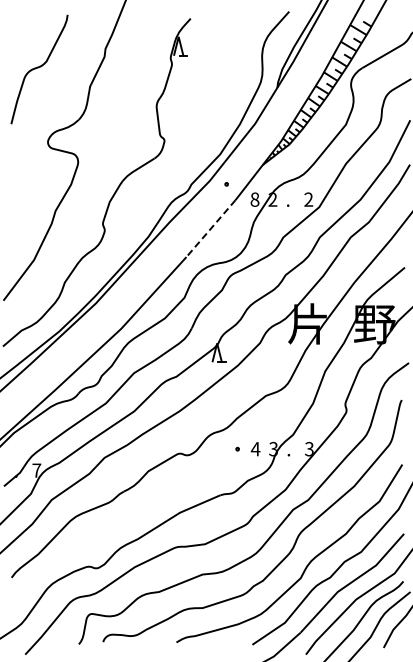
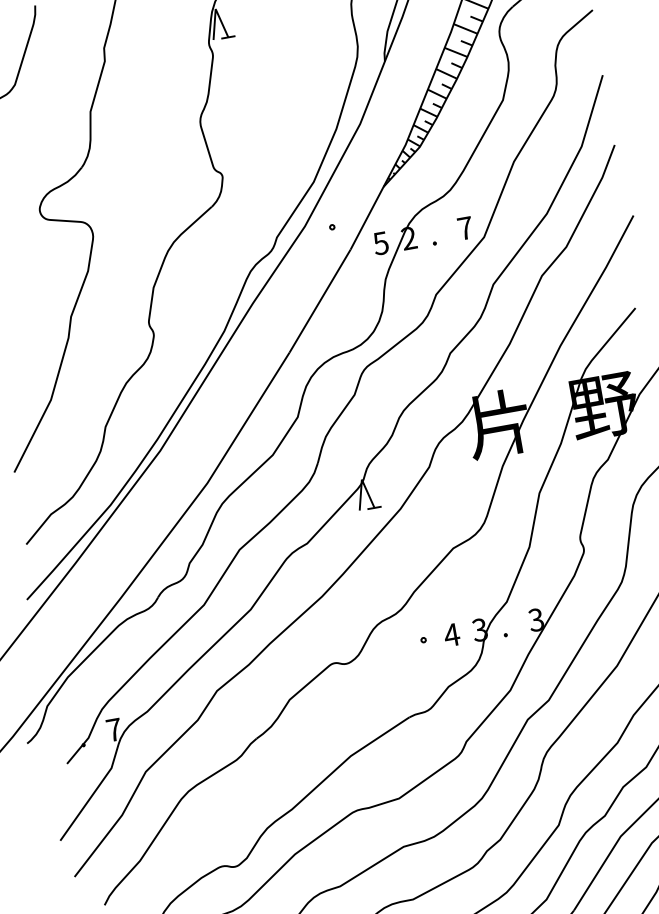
text: (254, 199) -> (380, 243), 8 -> 5
text: (308, 199) -> (465, 228), 2 -> 7
line: (210, 228) -> (319, 301), dashed -> solid

